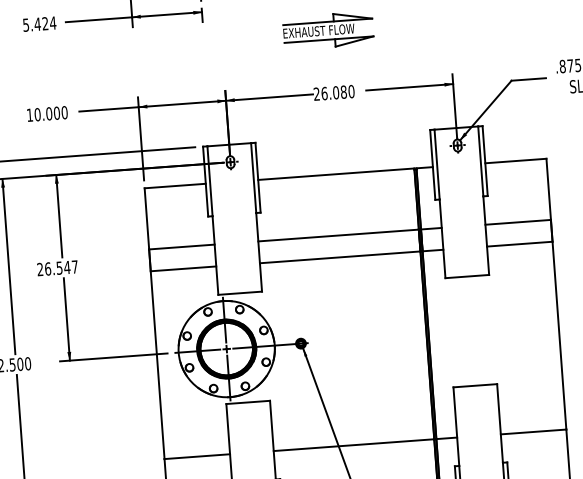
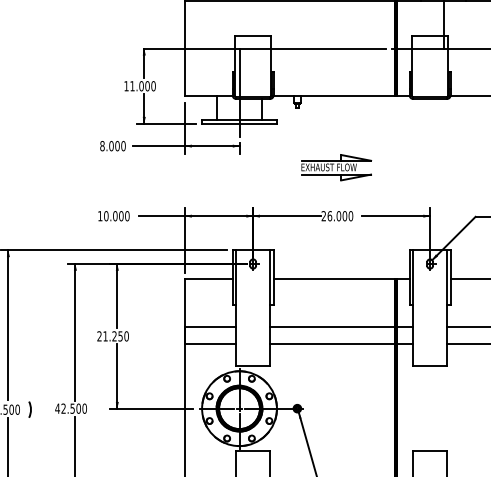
text: (39, 24) -> (112, 146), 5.424 -> 8.000
text: (343, 91) -> (344, 215), 26.080 -> 26.000
text: (60, 268) -> (115, 336), 26.547 -> 21.250

